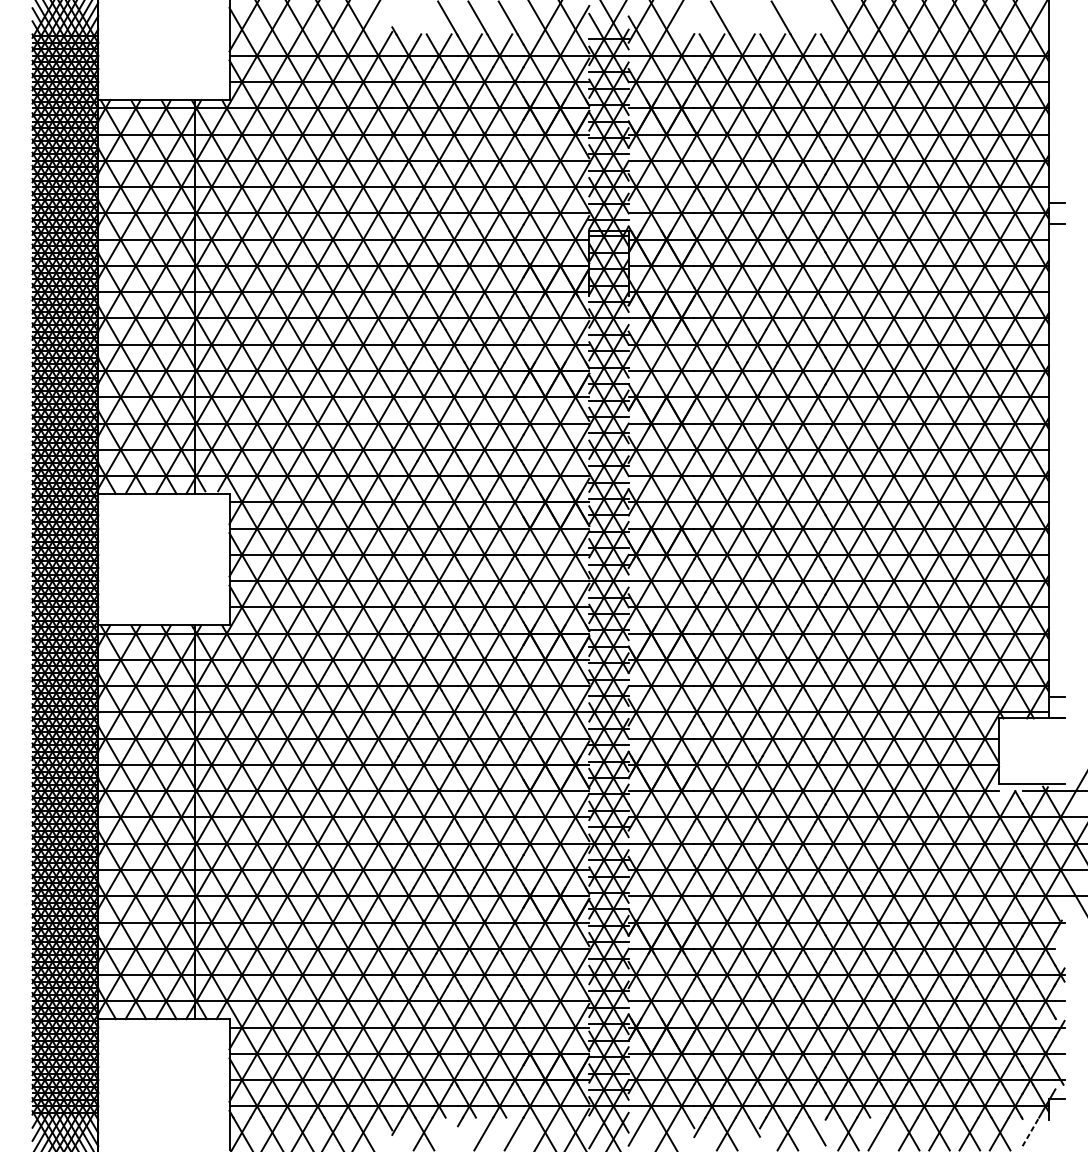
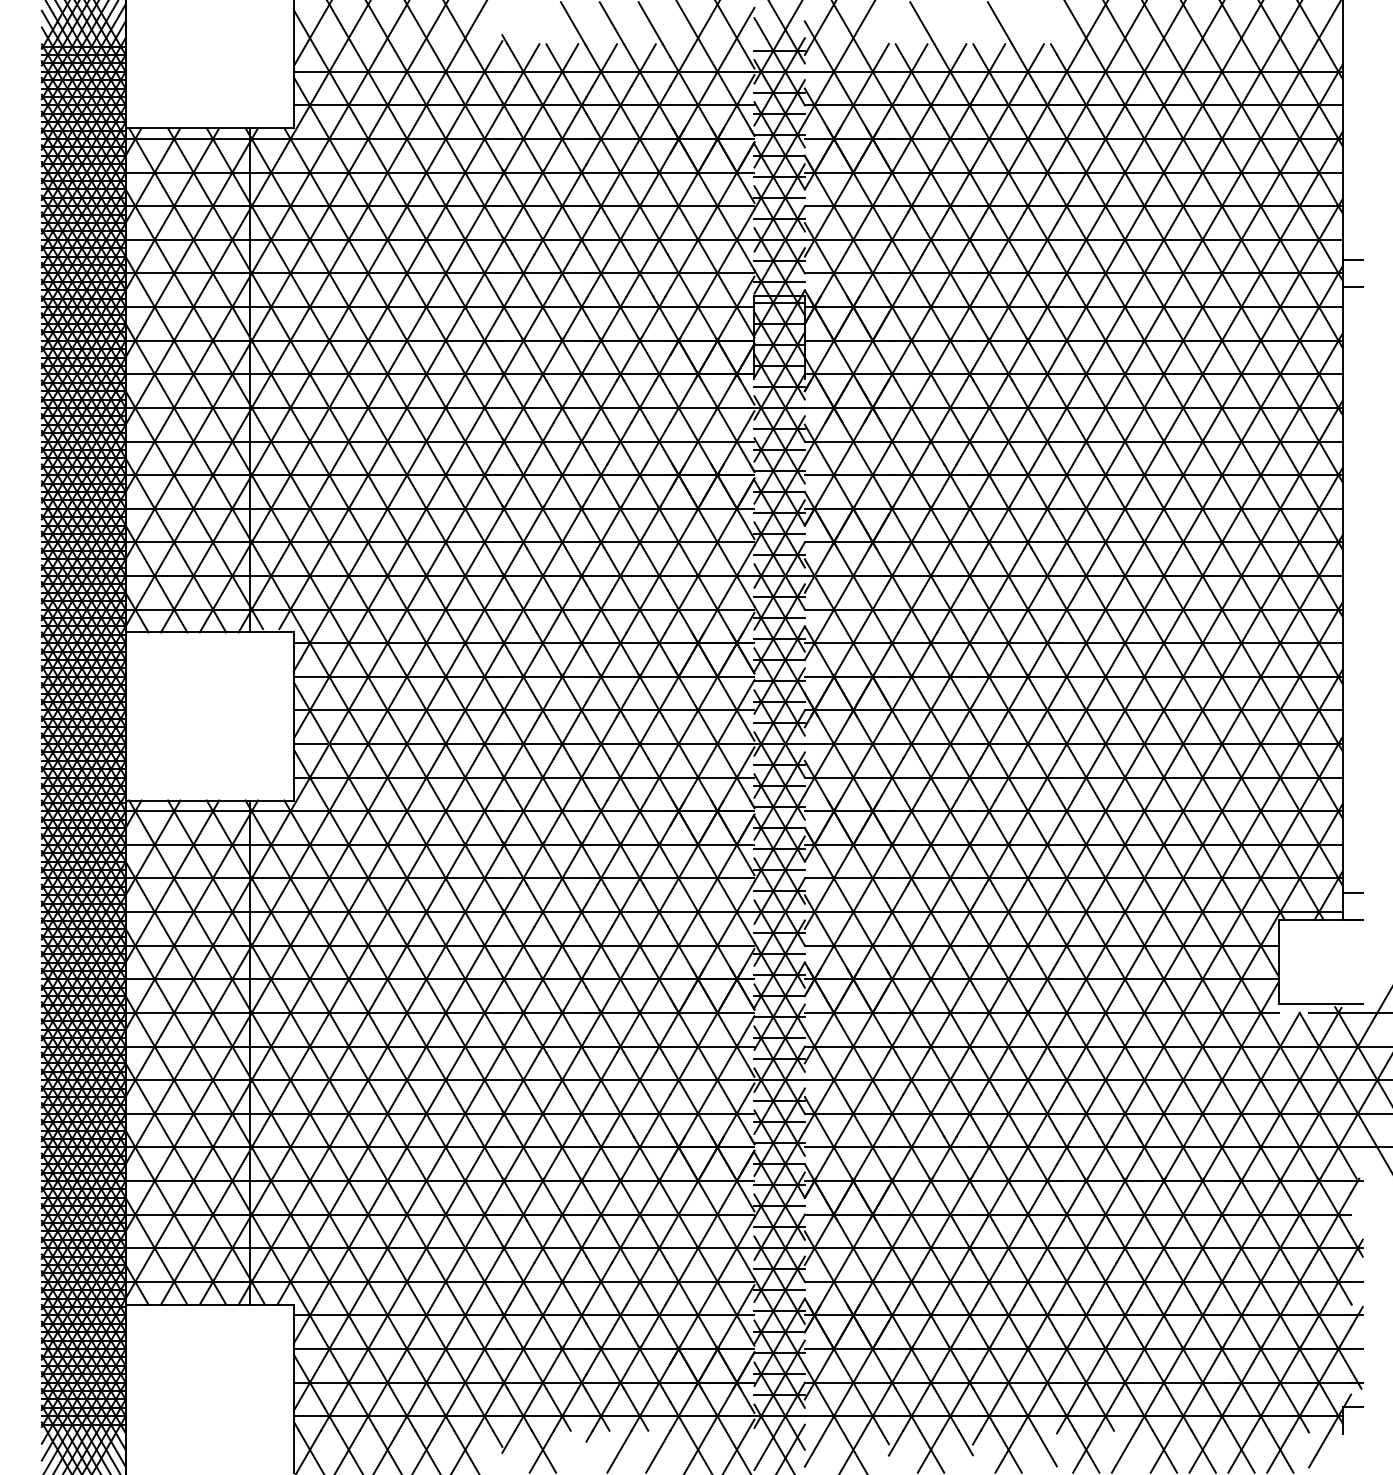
line: (1030, 1131) -> (1319, 1448), dashed -> solid

